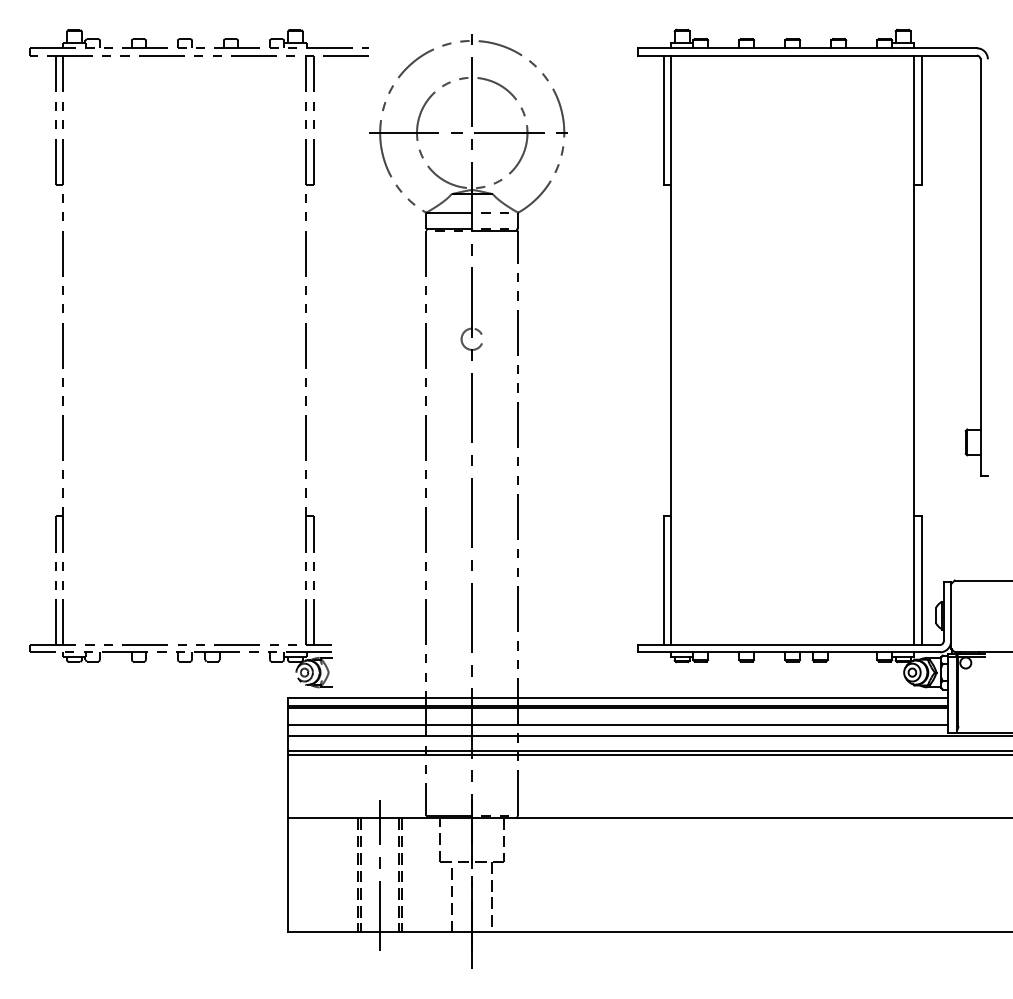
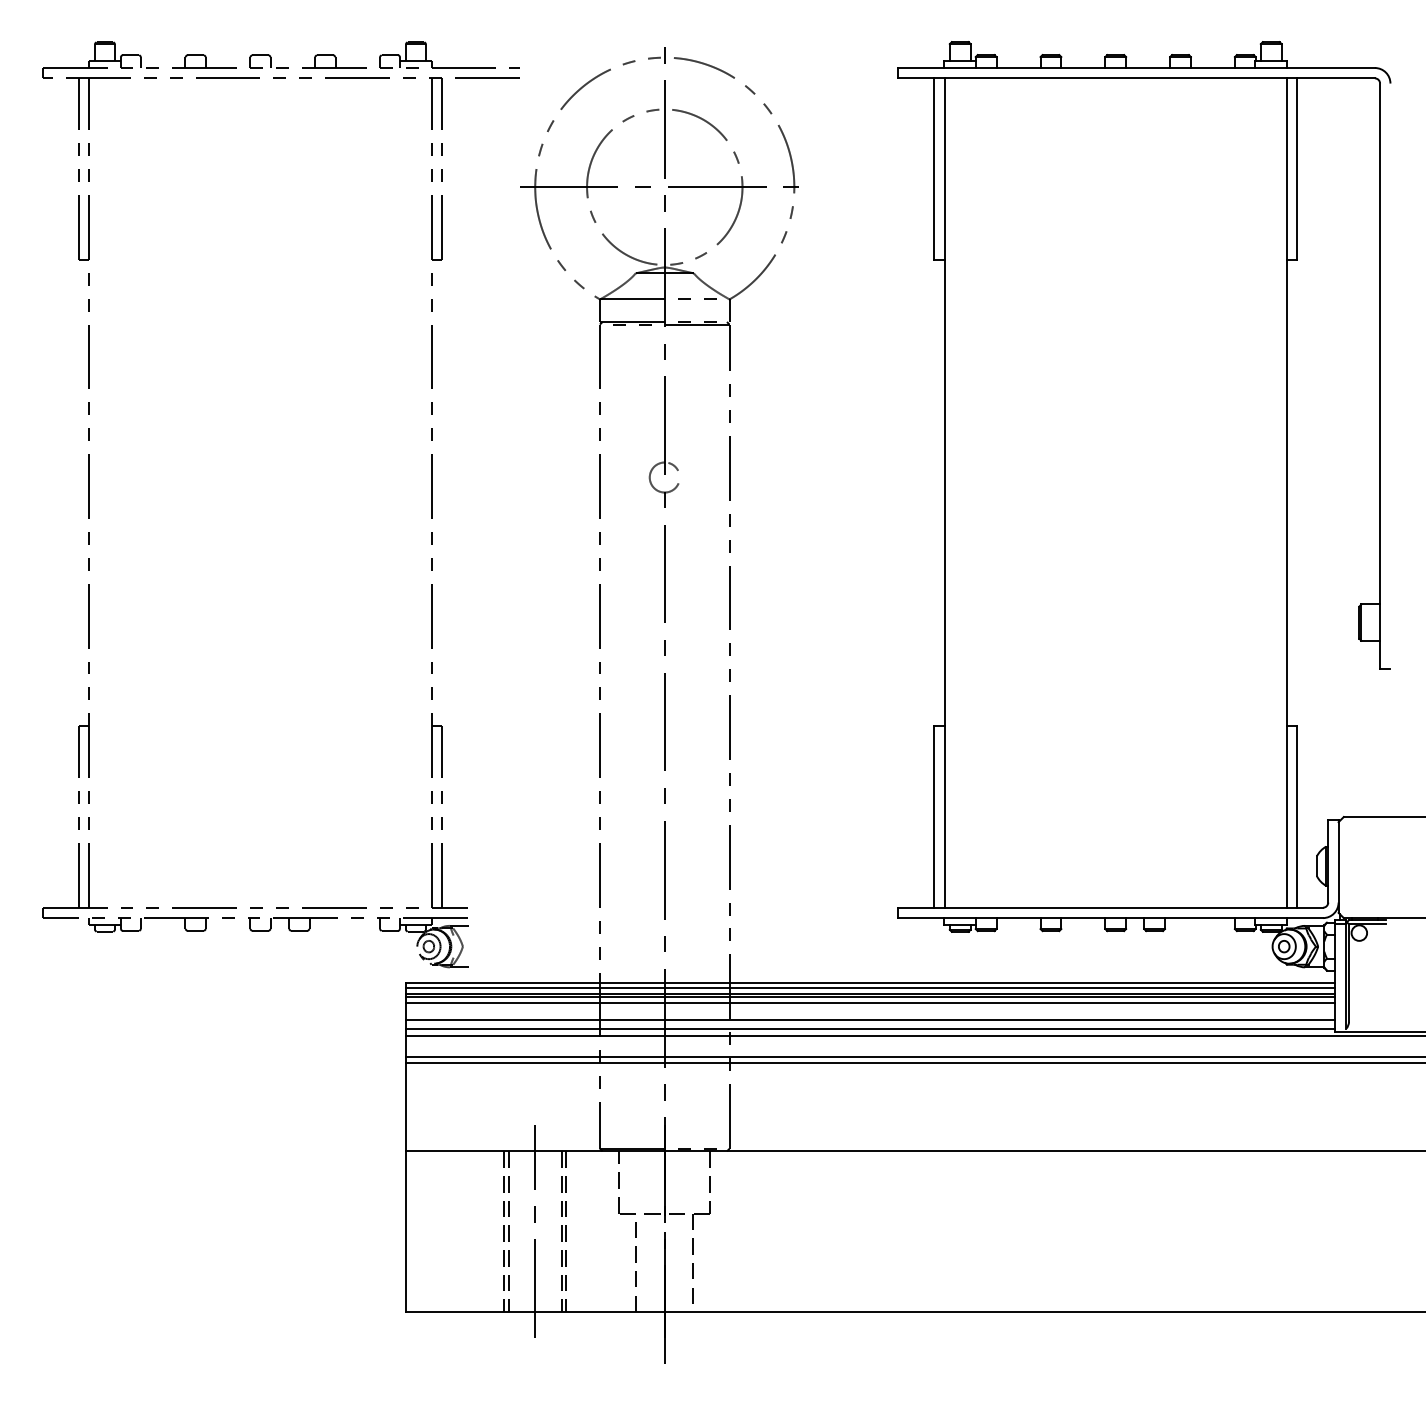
line: (617, 701) -> (869, 987), added
line: (617, 712) -> (869, 1002), added
line: (617, 730) -> (869, 1028), added

